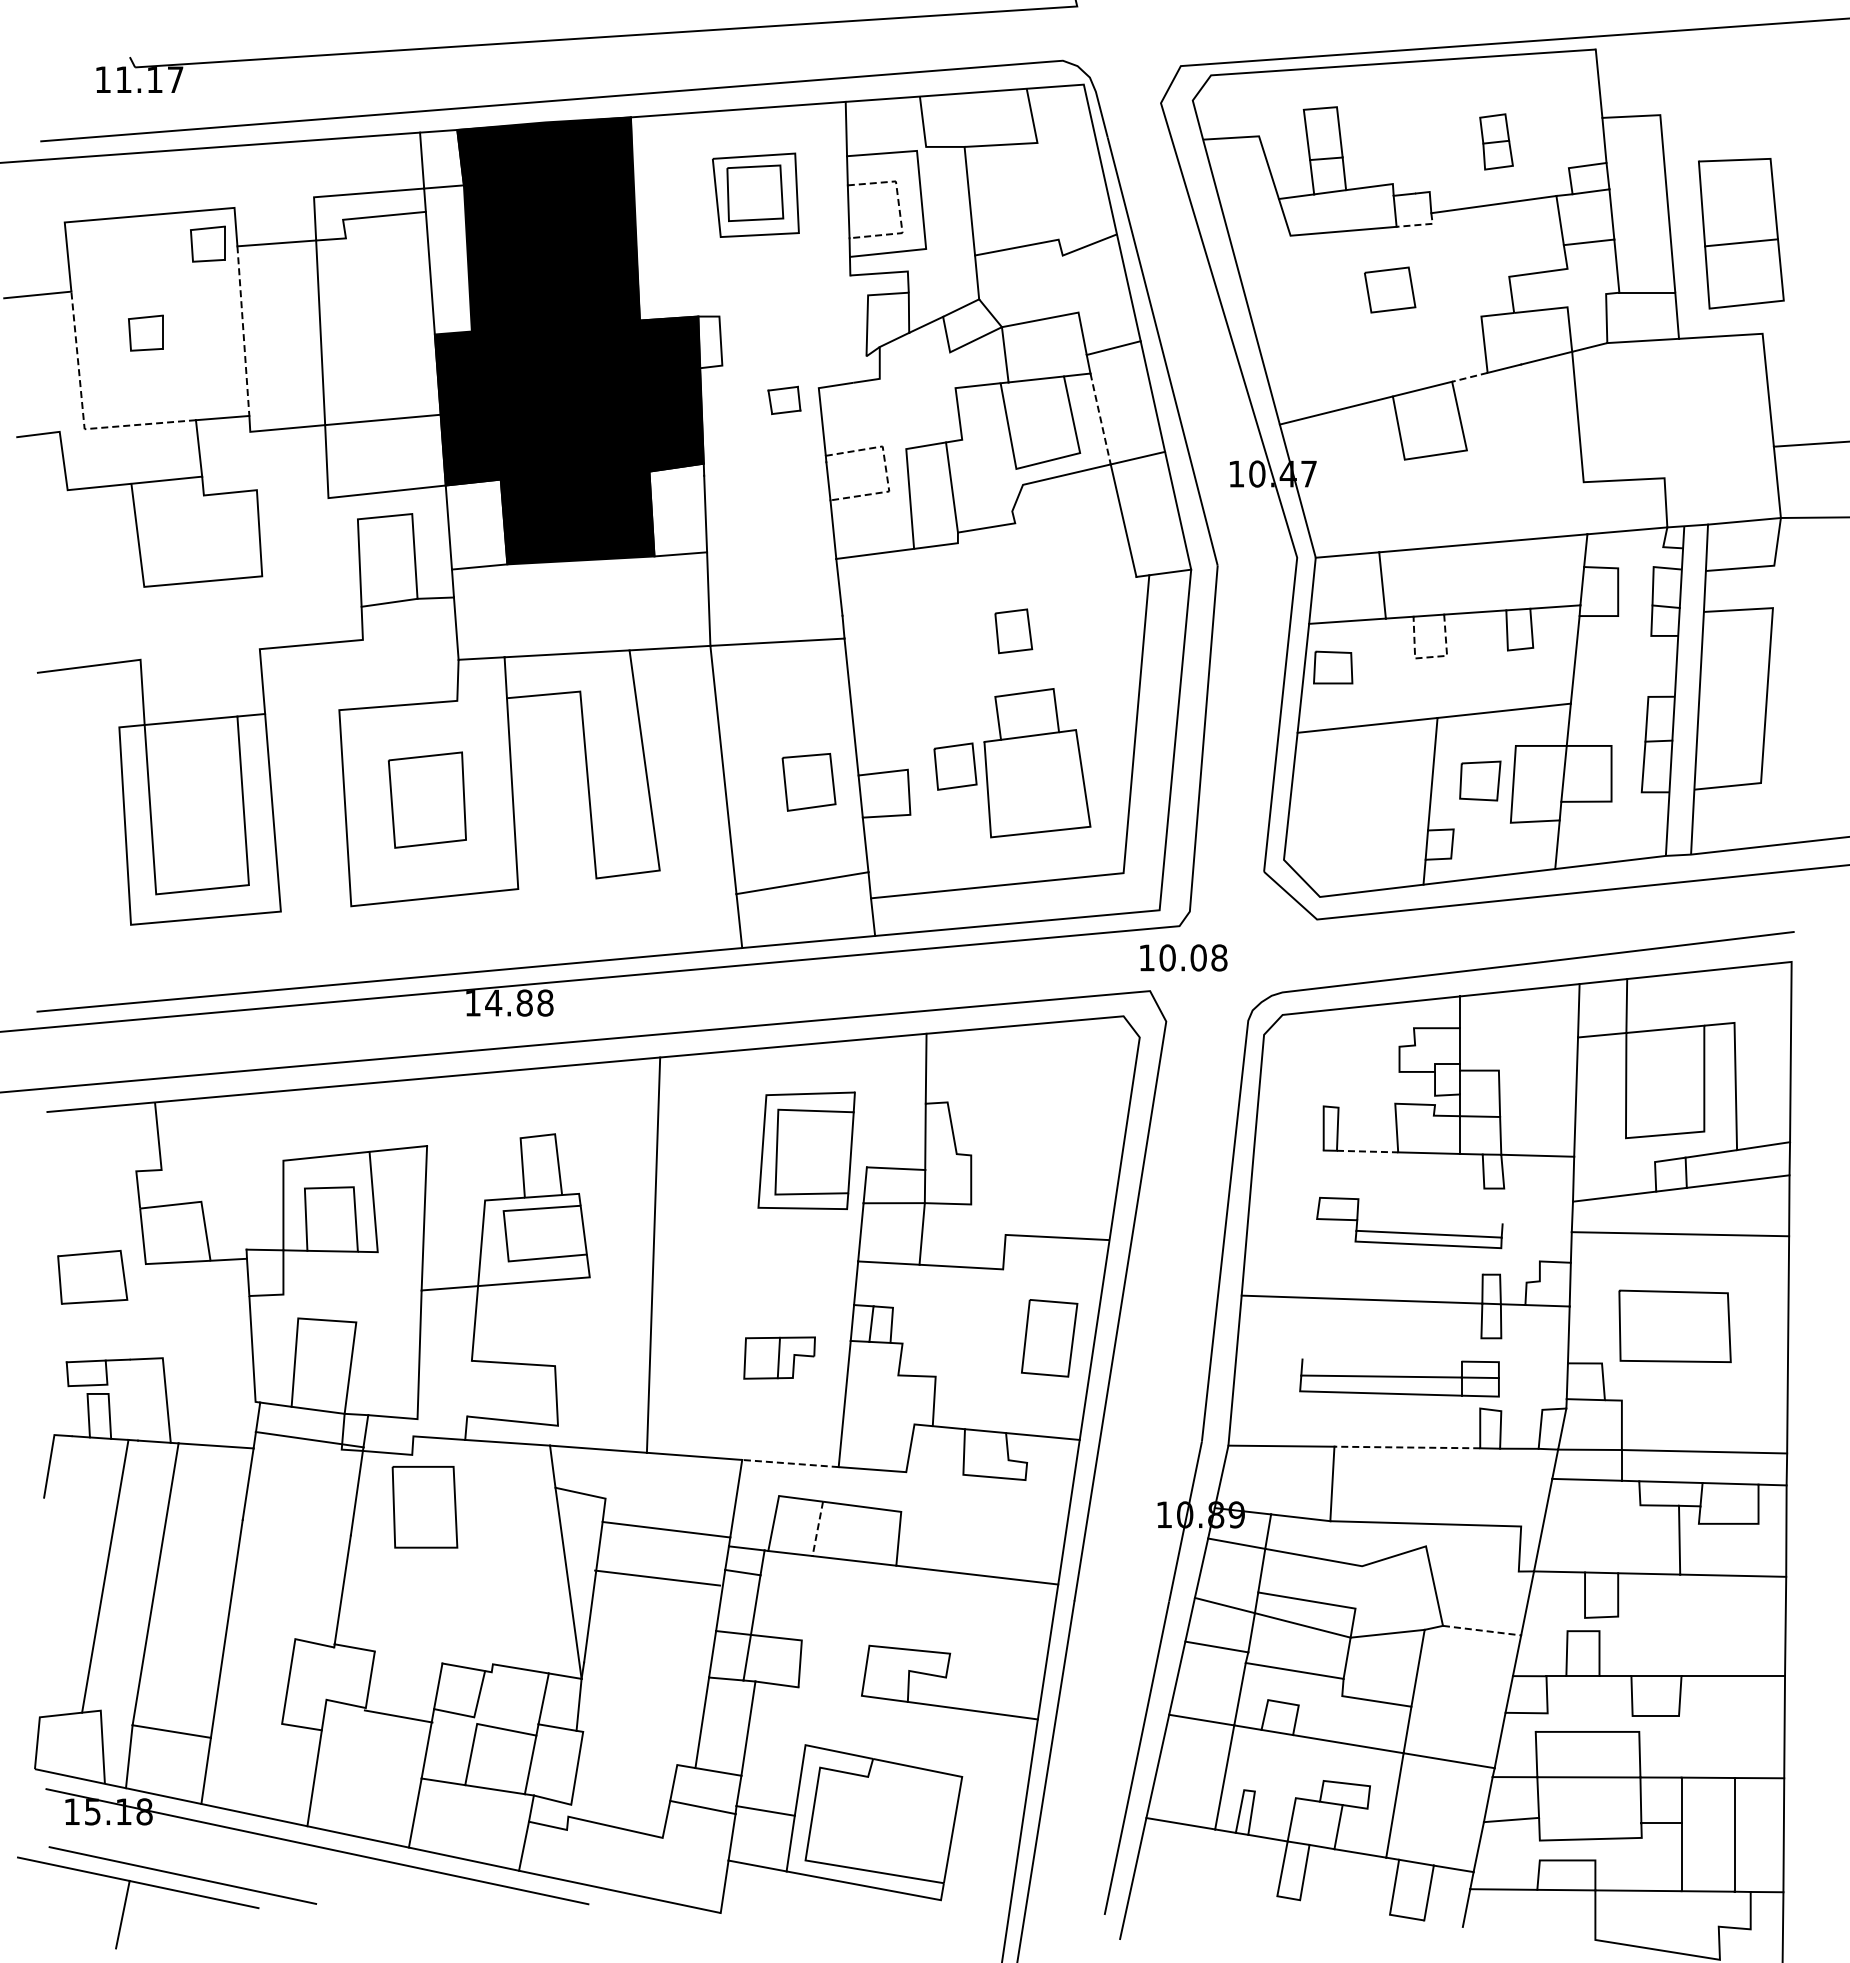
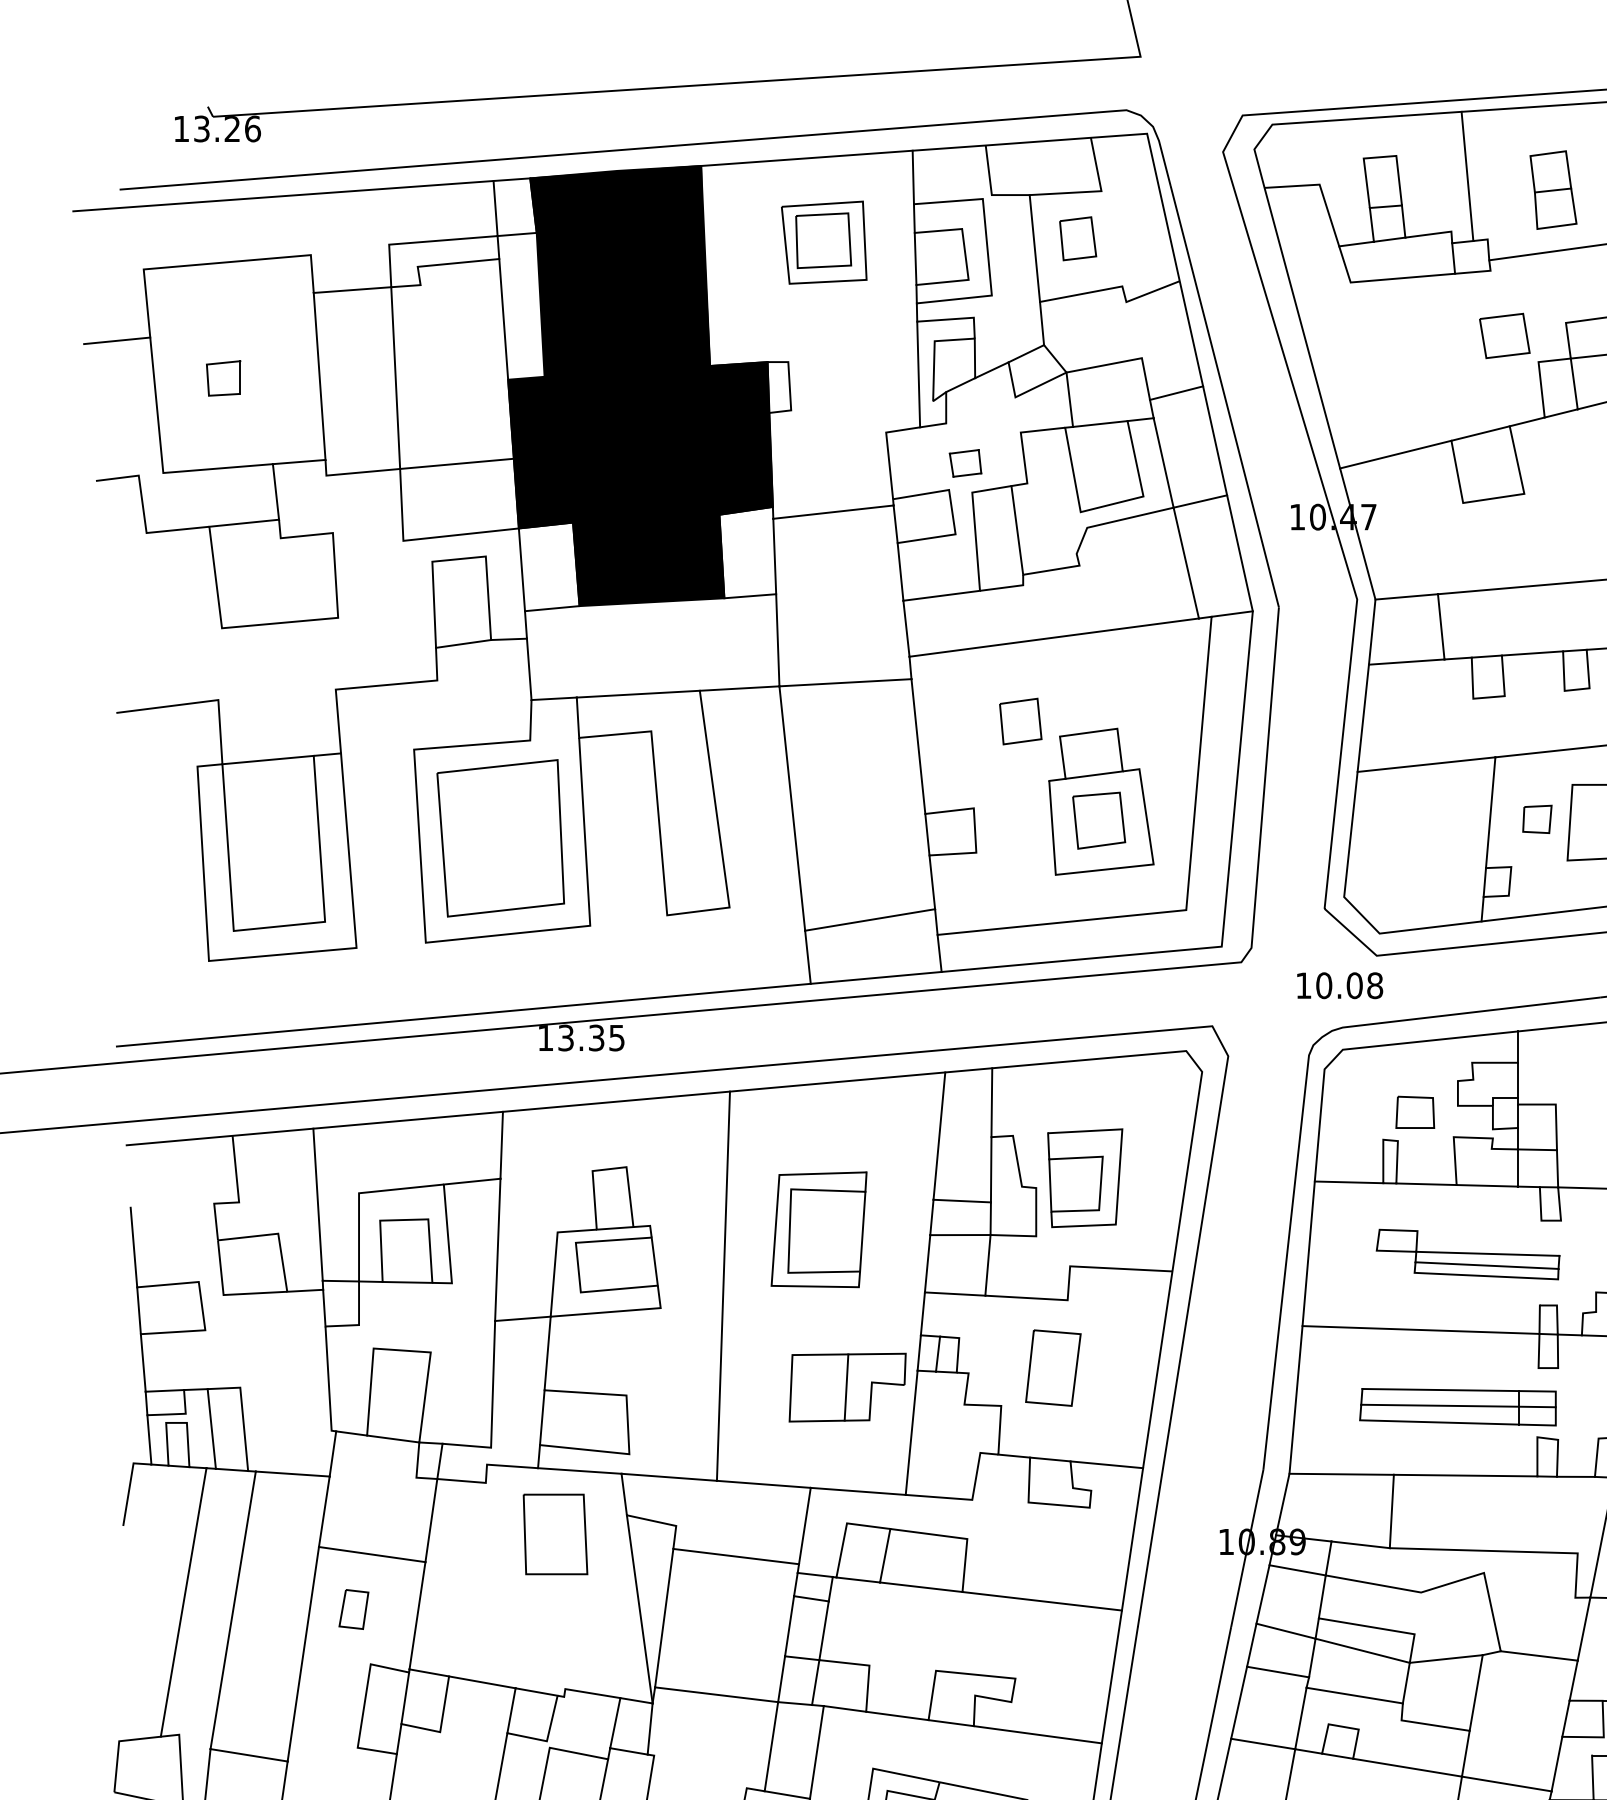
text: (149, 79) -> (227, 128), 11.17 -> 13.26
line: (1409, 127) -> (1467, 175), added
part: (1496, 141) -> (1553, 189), size x1.43
line: (899, 209) -> (965, 256), dashed -> solid
line: (1419, 224) -> (1477, 271), dashed -> solid
part: (207, 243) -> (284, 290), removed
part: (1390, 289) -> (1505, 335), moved
line: (851, 328) -> (918, 373), added
line: (243, 331) -> (319, 376), dashed -> solid
line: (1517, 338) -> (1574, 383), added
line: (1469, 377) -> (1526, 422), dashed -> solid
part: (784, 400) -> (965, 463), moved
line: (83, 416) -> (162, 460), dashed -> solid
line: (1100, 419) -> (1163, 463), dashed -> solid
line: (765, 468) -> (833, 511), added
line: (886, 469) -> (952, 512), dashed -> solid
line: (989, 595) -> (1054, 636), added
part: (1013, 631) -> (1077, 238), moved
line: (1430, 657) -> (1488, 697), dashed -> solid
part: (1333, 667) -> (1415, 1112), moved
part: (955, 766) -> (1020, 721), moved
part: (1479, 780) -> (1536, 818), size x0.71
part: (808, 782) -> (1098, 820), moved
part: (427, 799) -> (500, 837), size x1.67
text: (1183, 957) -> (1339, 985), moved
text: (519, 1002) -> (591, 1037), 14.88 -> 13.35
line: (872, 1102) -> (939, 1135), added
line: (428, 1112) -> (501, 1145), added
part: (1020, 1145) -> (1084, 1178), added
line: (1288, 1149) -> (1348, 1182), added
part: (806, 1150) -> (818, 1229), moved
line: (1367, 1151) -> (1426, 1184), dashed -> solid
line: (241, 1172) -> (317, 1204), added
line: (54, 1215) -> (133, 1247), added
line: (1429, 1222) -> (1487, 1254), added
line: (63, 1332) -> (142, 1362), added
part: (1049, 1338) -> (1053, 1368), moved
part: (779, 1357) -> (847, 1387), size x1.67
line: (1381, 1360) -> (1440, 1389), added
line: (469, 1388) -> (542, 1417), added
line: (133, 1399) -> (211, 1428), added
line: (70, 1411) -> (149, 1440), added
line: (309, 1439) -> (371, 1554), moved
line: (1407, 1447) -> (1465, 1475), dashed -> solid
line: (789, 1463) -> (857, 1491), dashed -> solid
part: (424, 1507) -> (555, 1534), moved
line: (817, 1528) -> (884, 1555), dashed -> solid
line: (657, 1577) -> (716, 1694), moved
part: (277, 1583) -> (353, 1609), added
line: (1482, 1630) -> (1539, 1655), dashed -> solid
line: (330, 1673) -> (405, 1698), added
line: (829, 1691) -> (896, 1715), added
line: (398, 1716) -> (482, 1682), moved

